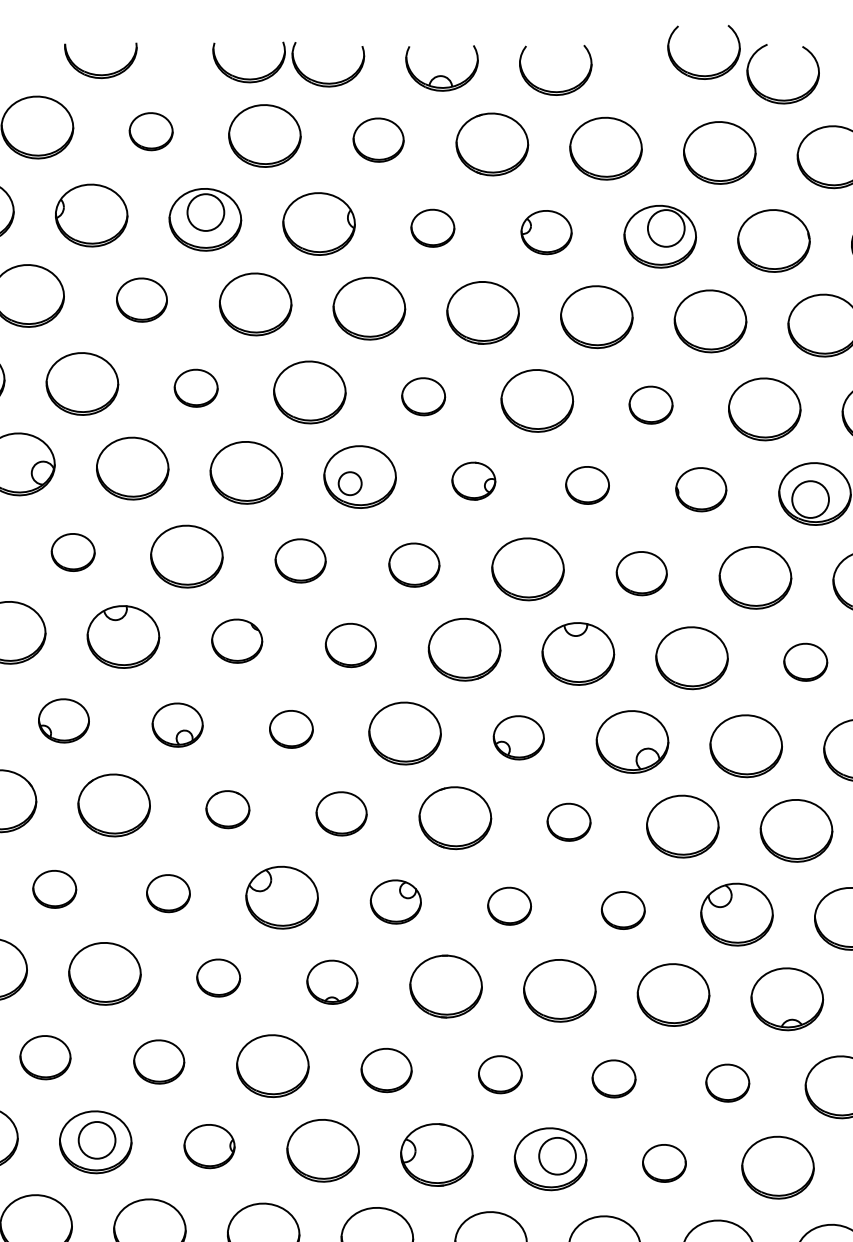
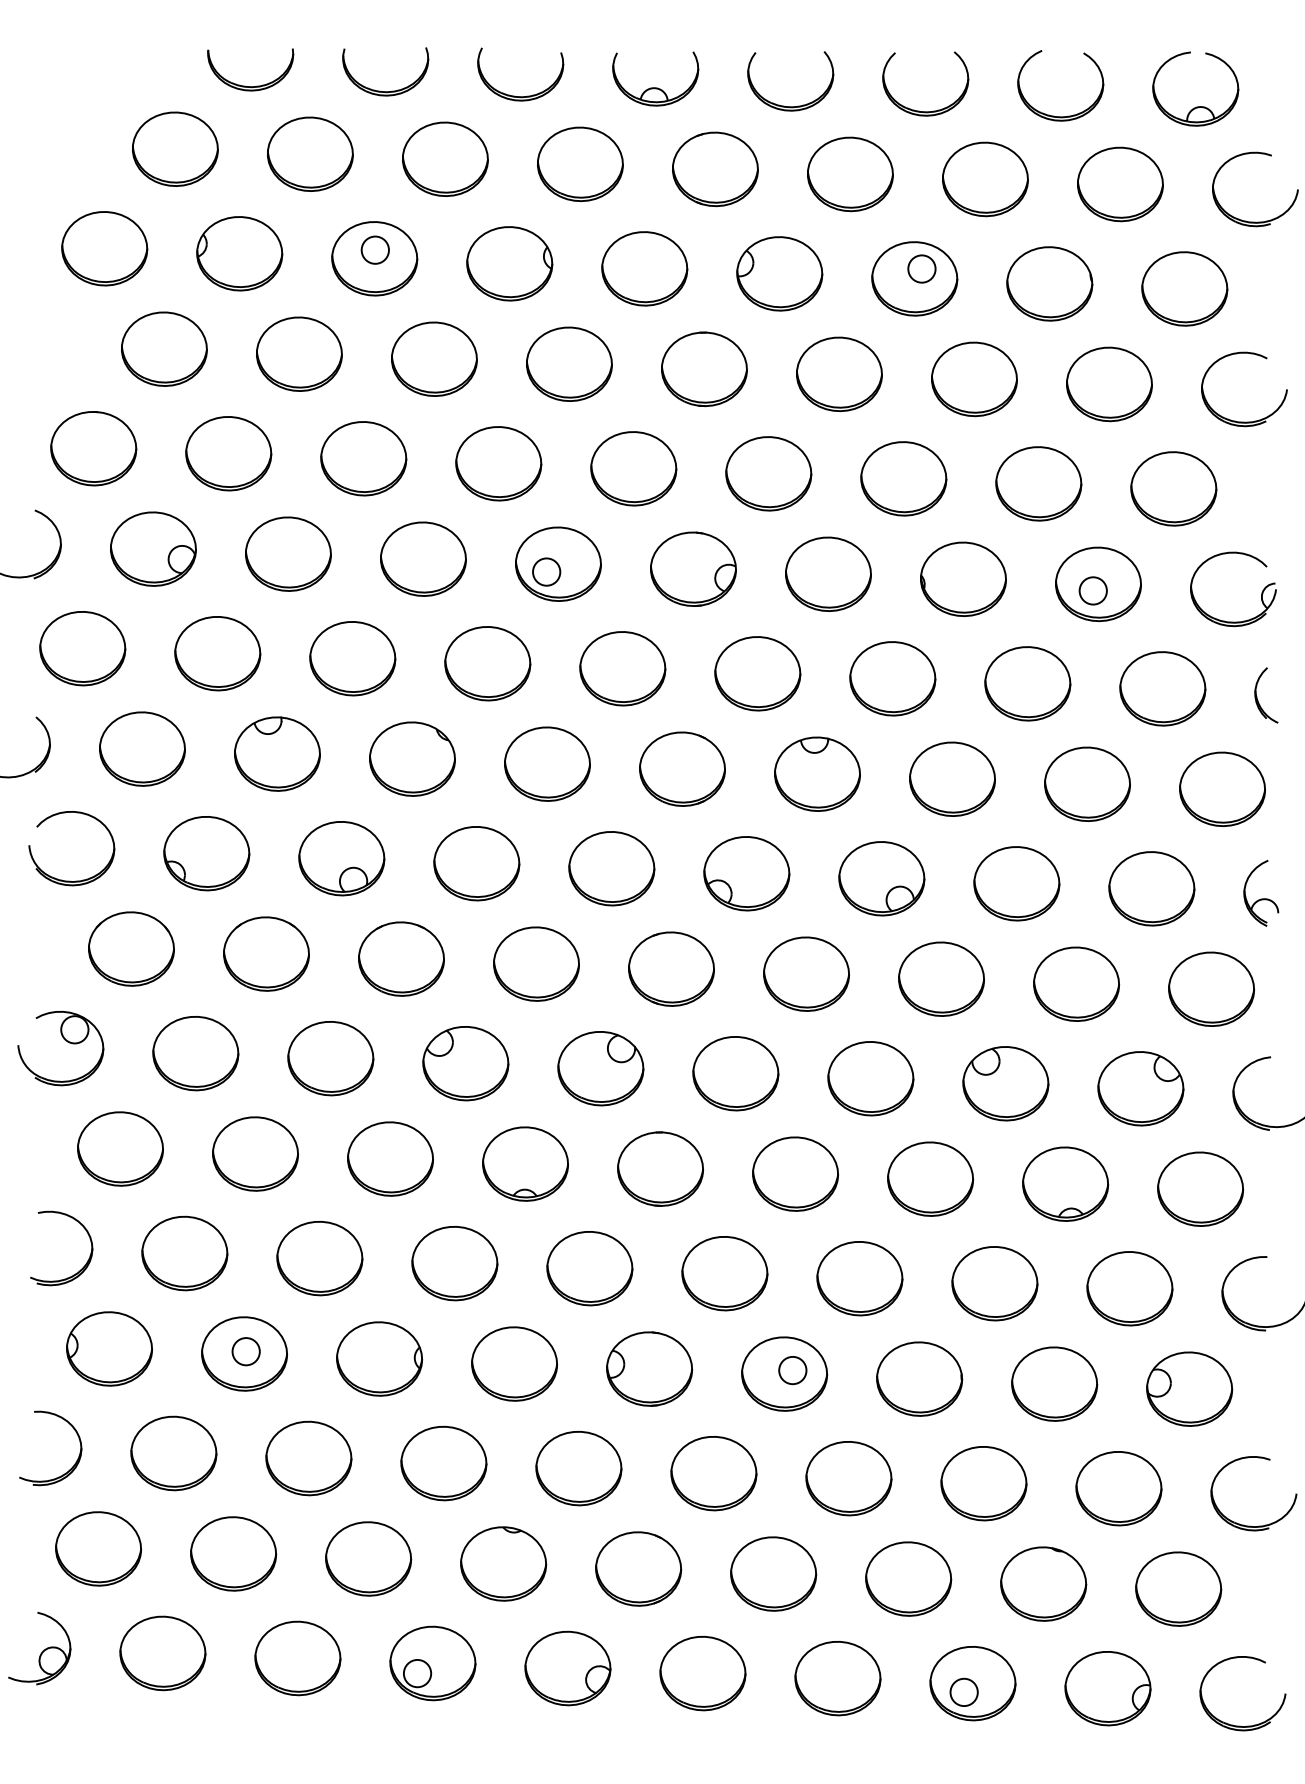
part: (698, 74) -> (919, 110), moved
part: (243, 78) -> (379, 90), moved
part: (151, 131) -> (310, 153), size x1.67
part: (378, 139) -> (580, 163), size x1.43
circle: (205, 211) -> (374, 249), size x0.62
part: (432, 227) -> (644, 268), size x1.67
circle: (665, 227) -> (921, 268), size x0.62
part: (546, 232) -> (779, 273), size x1.43
part: (142, 299) -> (299, 353), size x1.43
part: (195, 388) -> (363, 458), size x1.67
part: (423, 396) -> (633, 468), size x1.67
part: (650, 404) -> (903, 478), size x1.67
part: (473, 480) -> (693, 568), size x1.67
part: (587, 484) -> (828, 573), size x1.67
part: (701, 489) -> (963, 578), size x1.43
circle: (809, 499) -> (1092, 590), size x0.62
part: (72, 552) -> (217, 653), size x1.67
part: (300, 560) -> (487, 663), size x1.43
part: (414, 564) -> (622, 668), size x1.43
part: (641, 573) -> (892, 678), size x1.43
part: (237, 640) -> (412, 758), size x1.43
part: (350, 644) -> (547, 763), size x1.43
part: (805, 661) -> (1087, 783), size x1.67
part: (63, 720) -> (206, 853), size x1.43
part: (177, 724) -> (341, 858), size x1.43
part: (291, 729) -> (476, 863), size x1.67
part: (518, 737) -> (746, 873), size x1.43
part: (227, 809) -> (401, 958), size x1.67
part: (341, 813) -> (536, 963), size x1.43
part: (569, 821) -> (806, 973), size x1.67
part: (54, 889) -> (195, 1053), size x1.67
part: (168, 893) -> (330, 1058), size x1.67
part: (395, 901) -> (600, 1068), size x1.43
part: (509, 906) -> (735, 1073), size x1.67
part: (622, 910) -> (870, 1078), size x1.67
part: (218, 977) -> (390, 1158), size x1.67
part: (332, 981) -> (525, 1163), size x1.43
part: (45, 1057) -> (184, 1253), size x1.43
part: (158, 1061) -> (319, 1258), size x1.43
part: (386, 1070) -> (589, 1268), size x1.43
part: (499, 1074) -> (724, 1273), size x1.67
part: (613, 1078) -> (859, 1278), size x1.67
part: (727, 1082) -> (994, 1283), size x1.67
circle: (96, 1140) -> (245, 1351), size x0.62
part: (209, 1146) -> (379, 1358), size x1.43
circle: (557, 1156) -> (792, 1370), size x0.62
part: (664, 1162) -> (919, 1378), size x1.67

